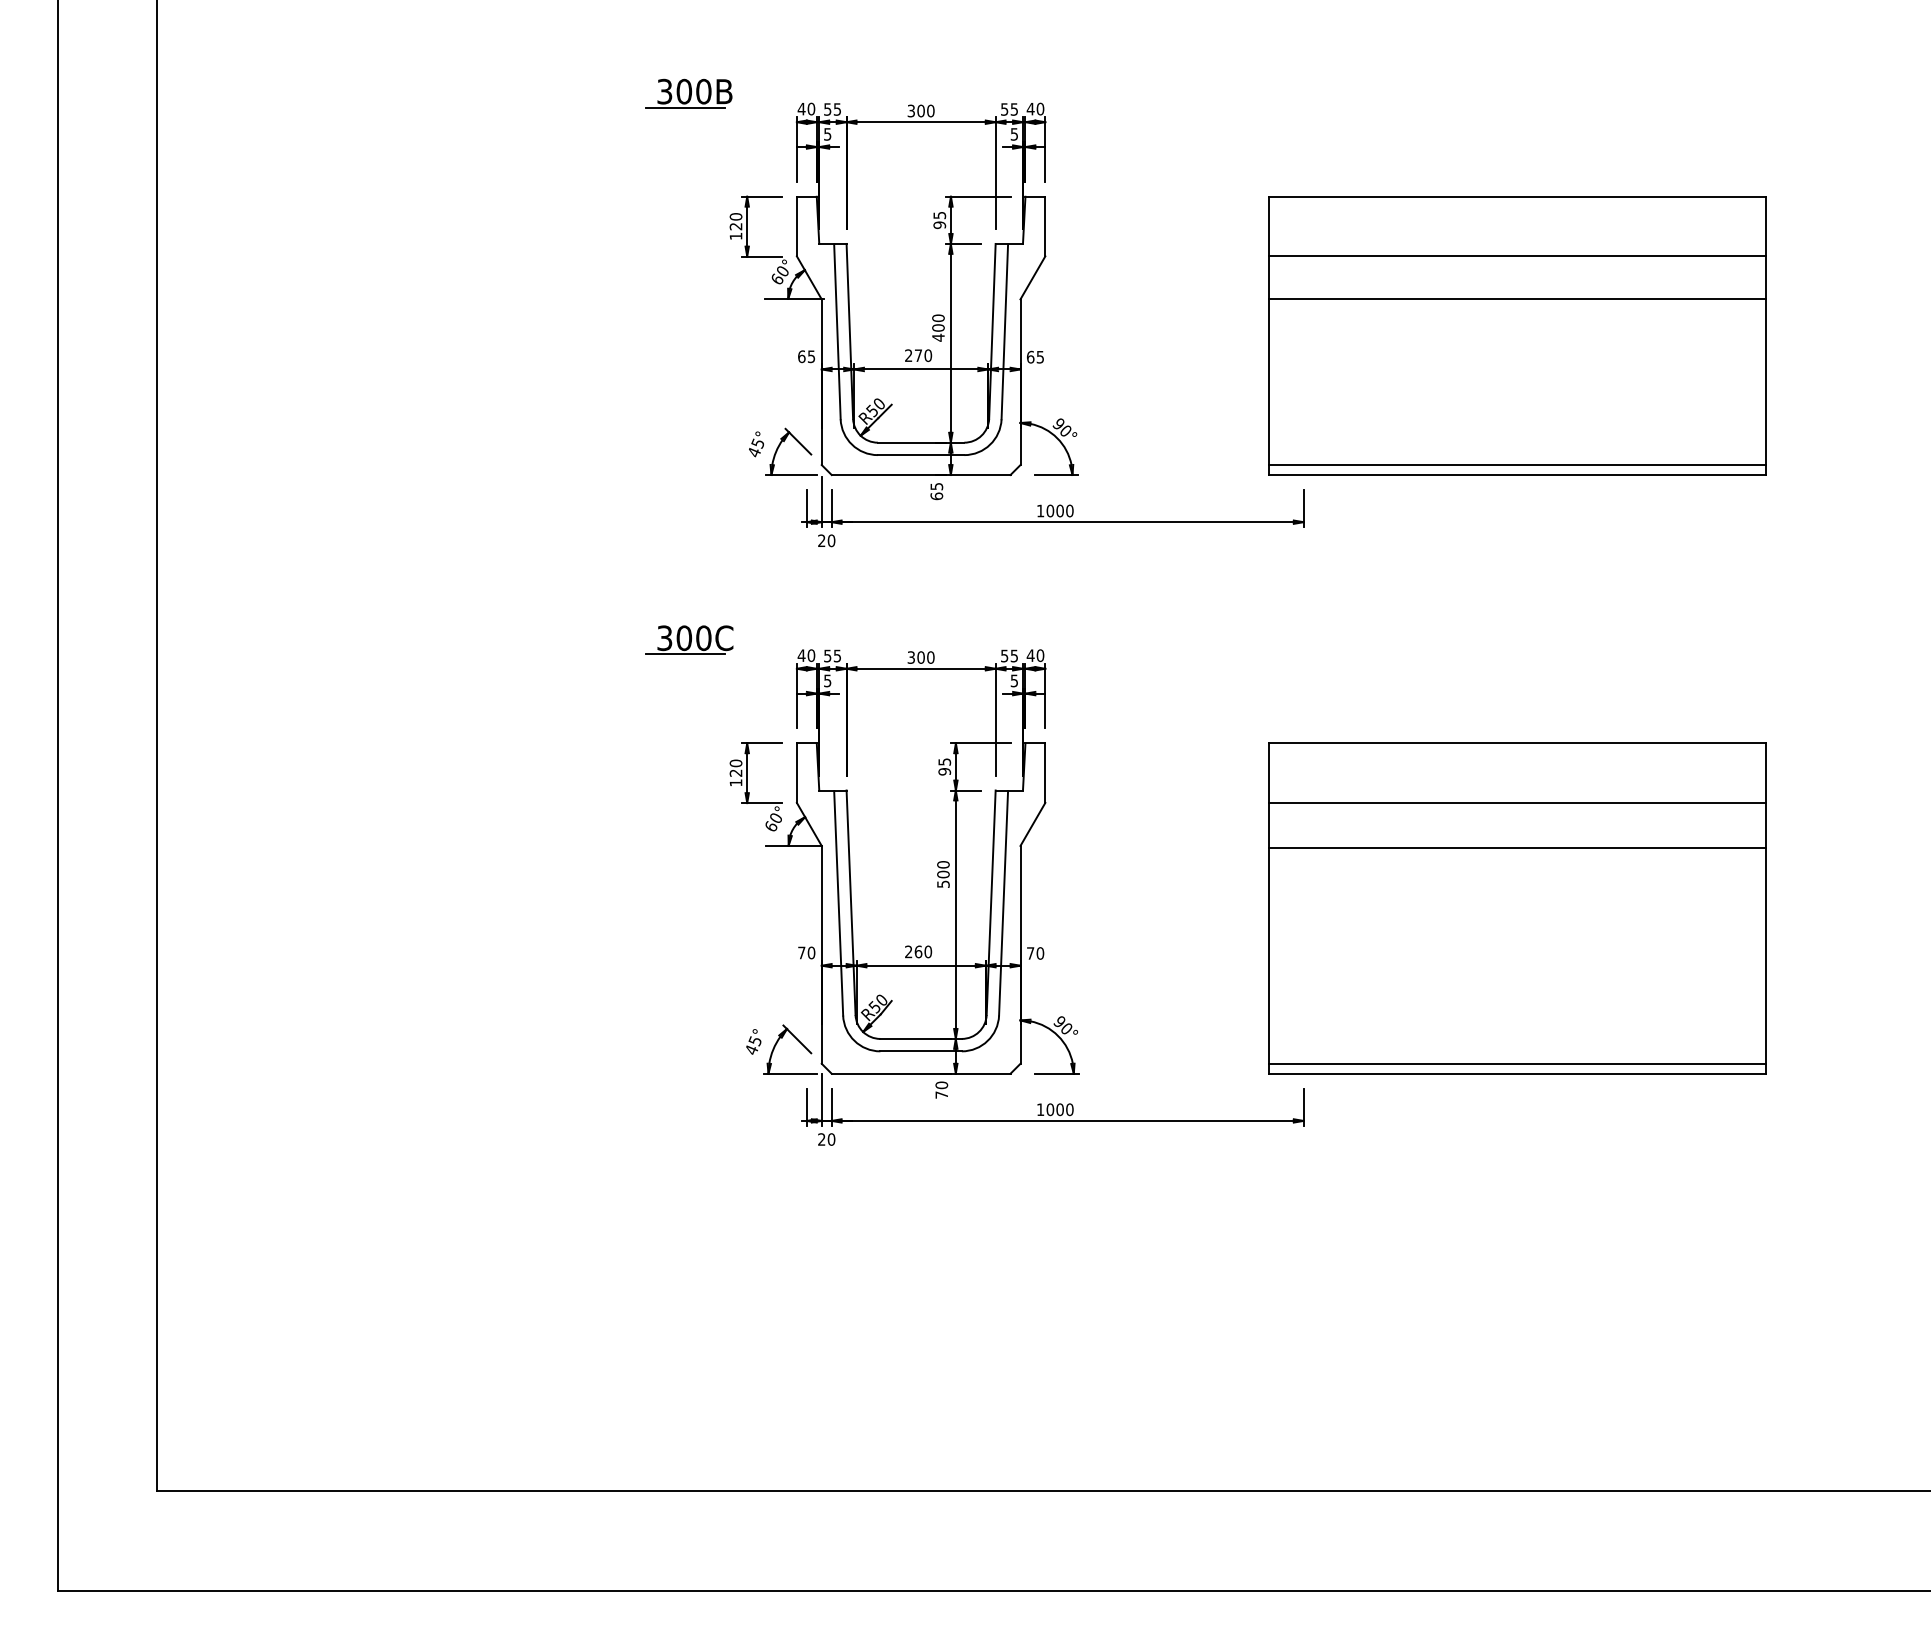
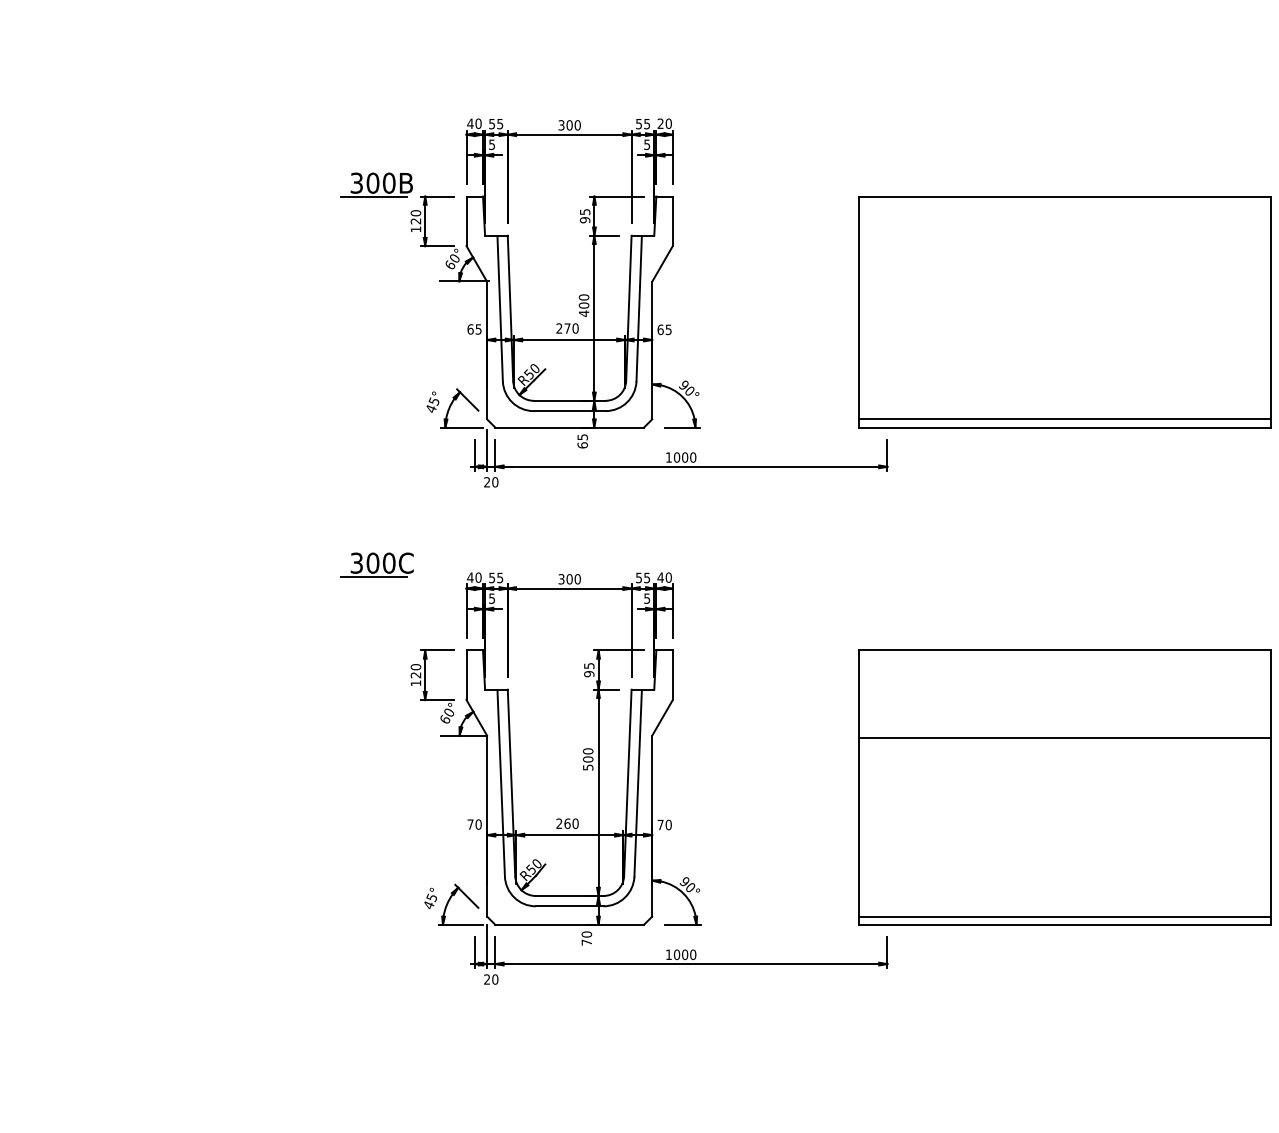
part: (688, 93) -> (376, 184), moved
text: (1030, 108) -> (660, 123), 40 -> 20
line: (1516, 256) -> (1064, 246), removed
line: (1516, 299) -> (1064, 281), removed
line: (1516, 802) -> (1064, 699), removed

